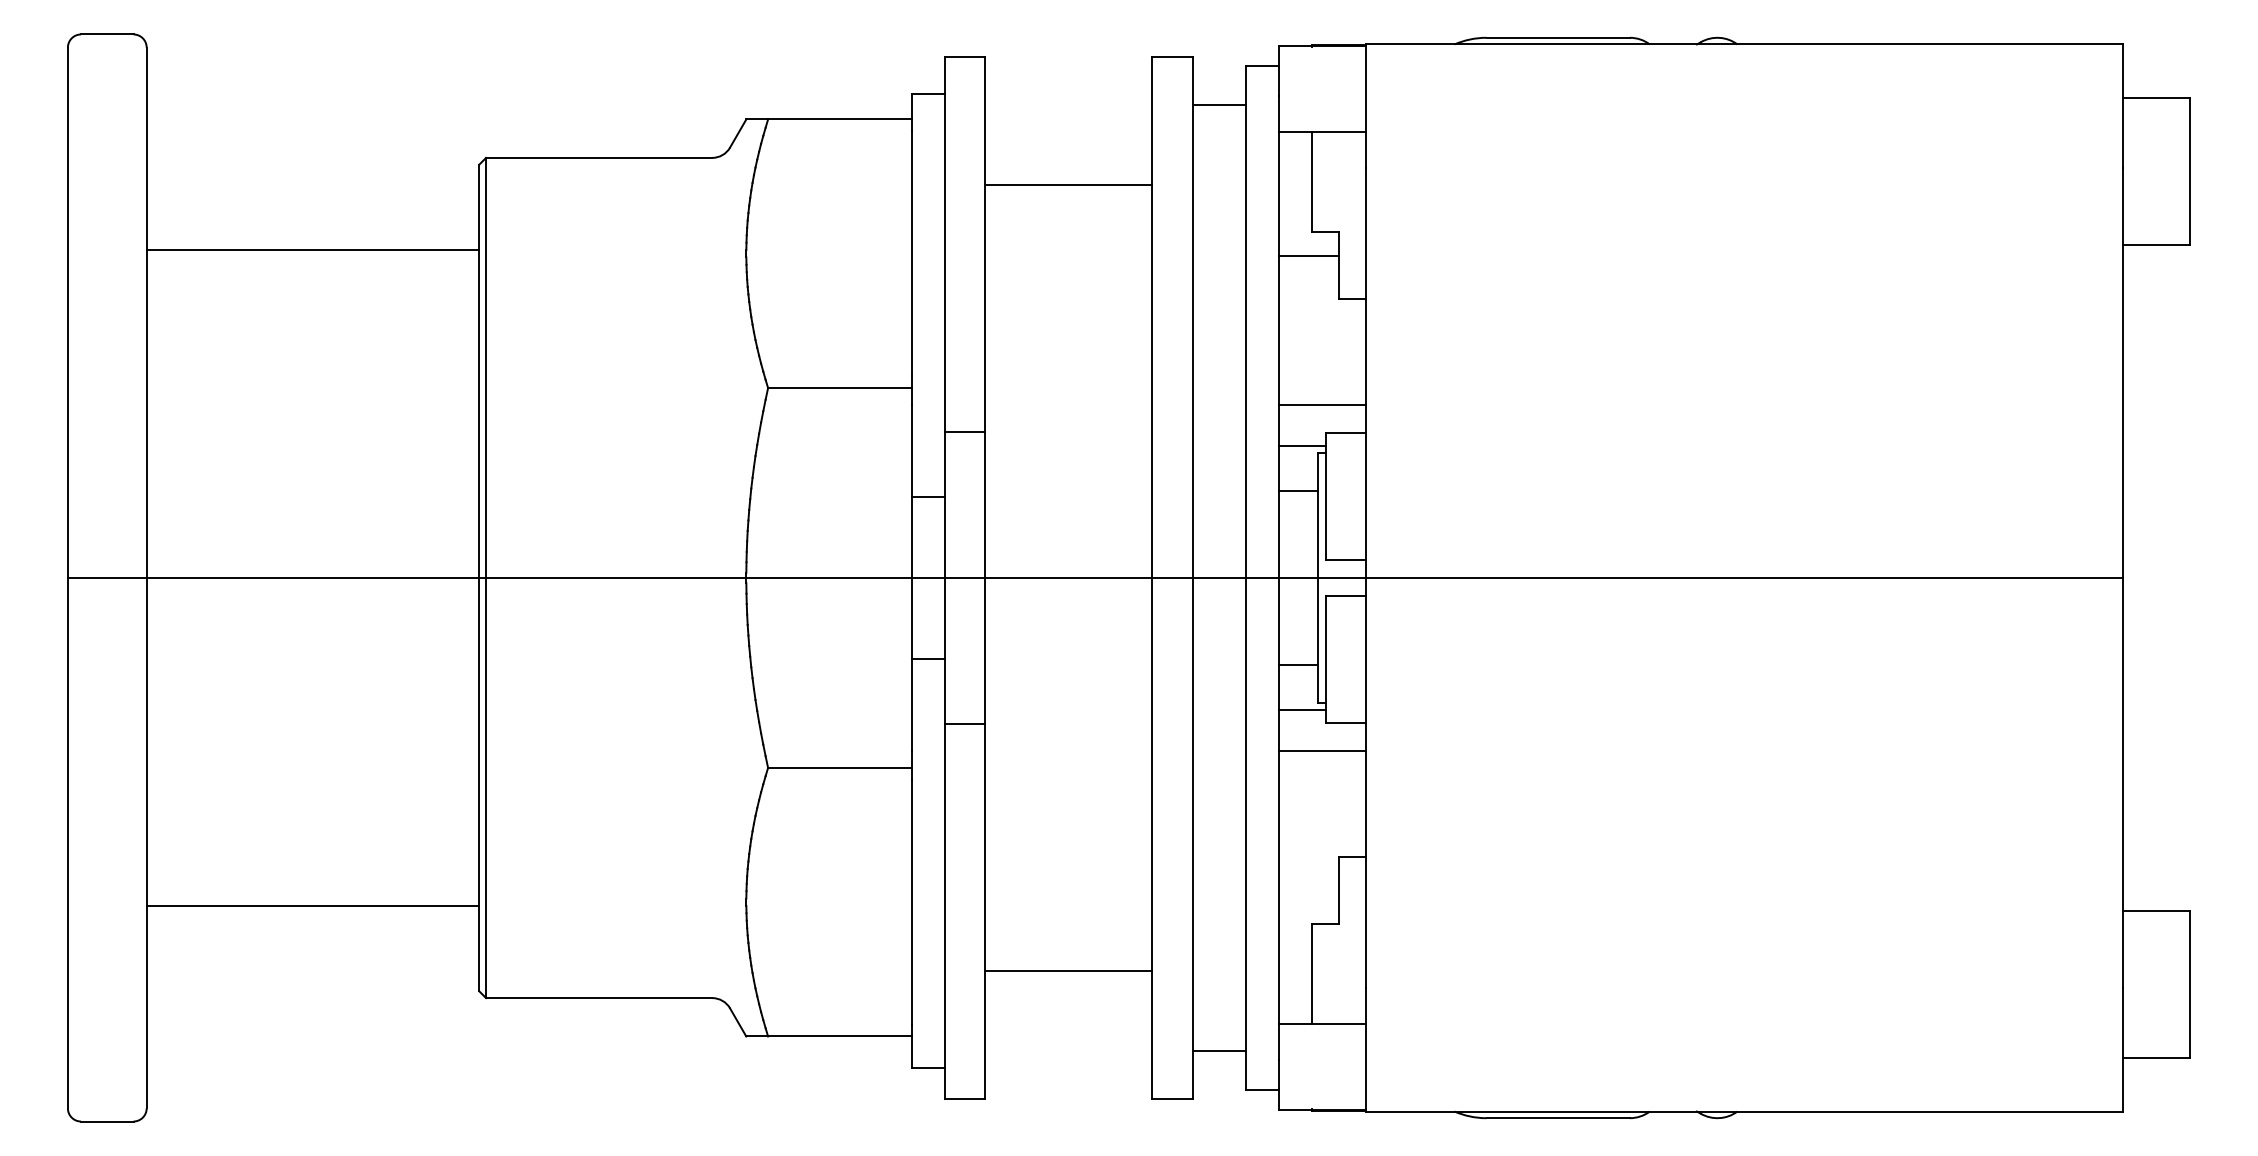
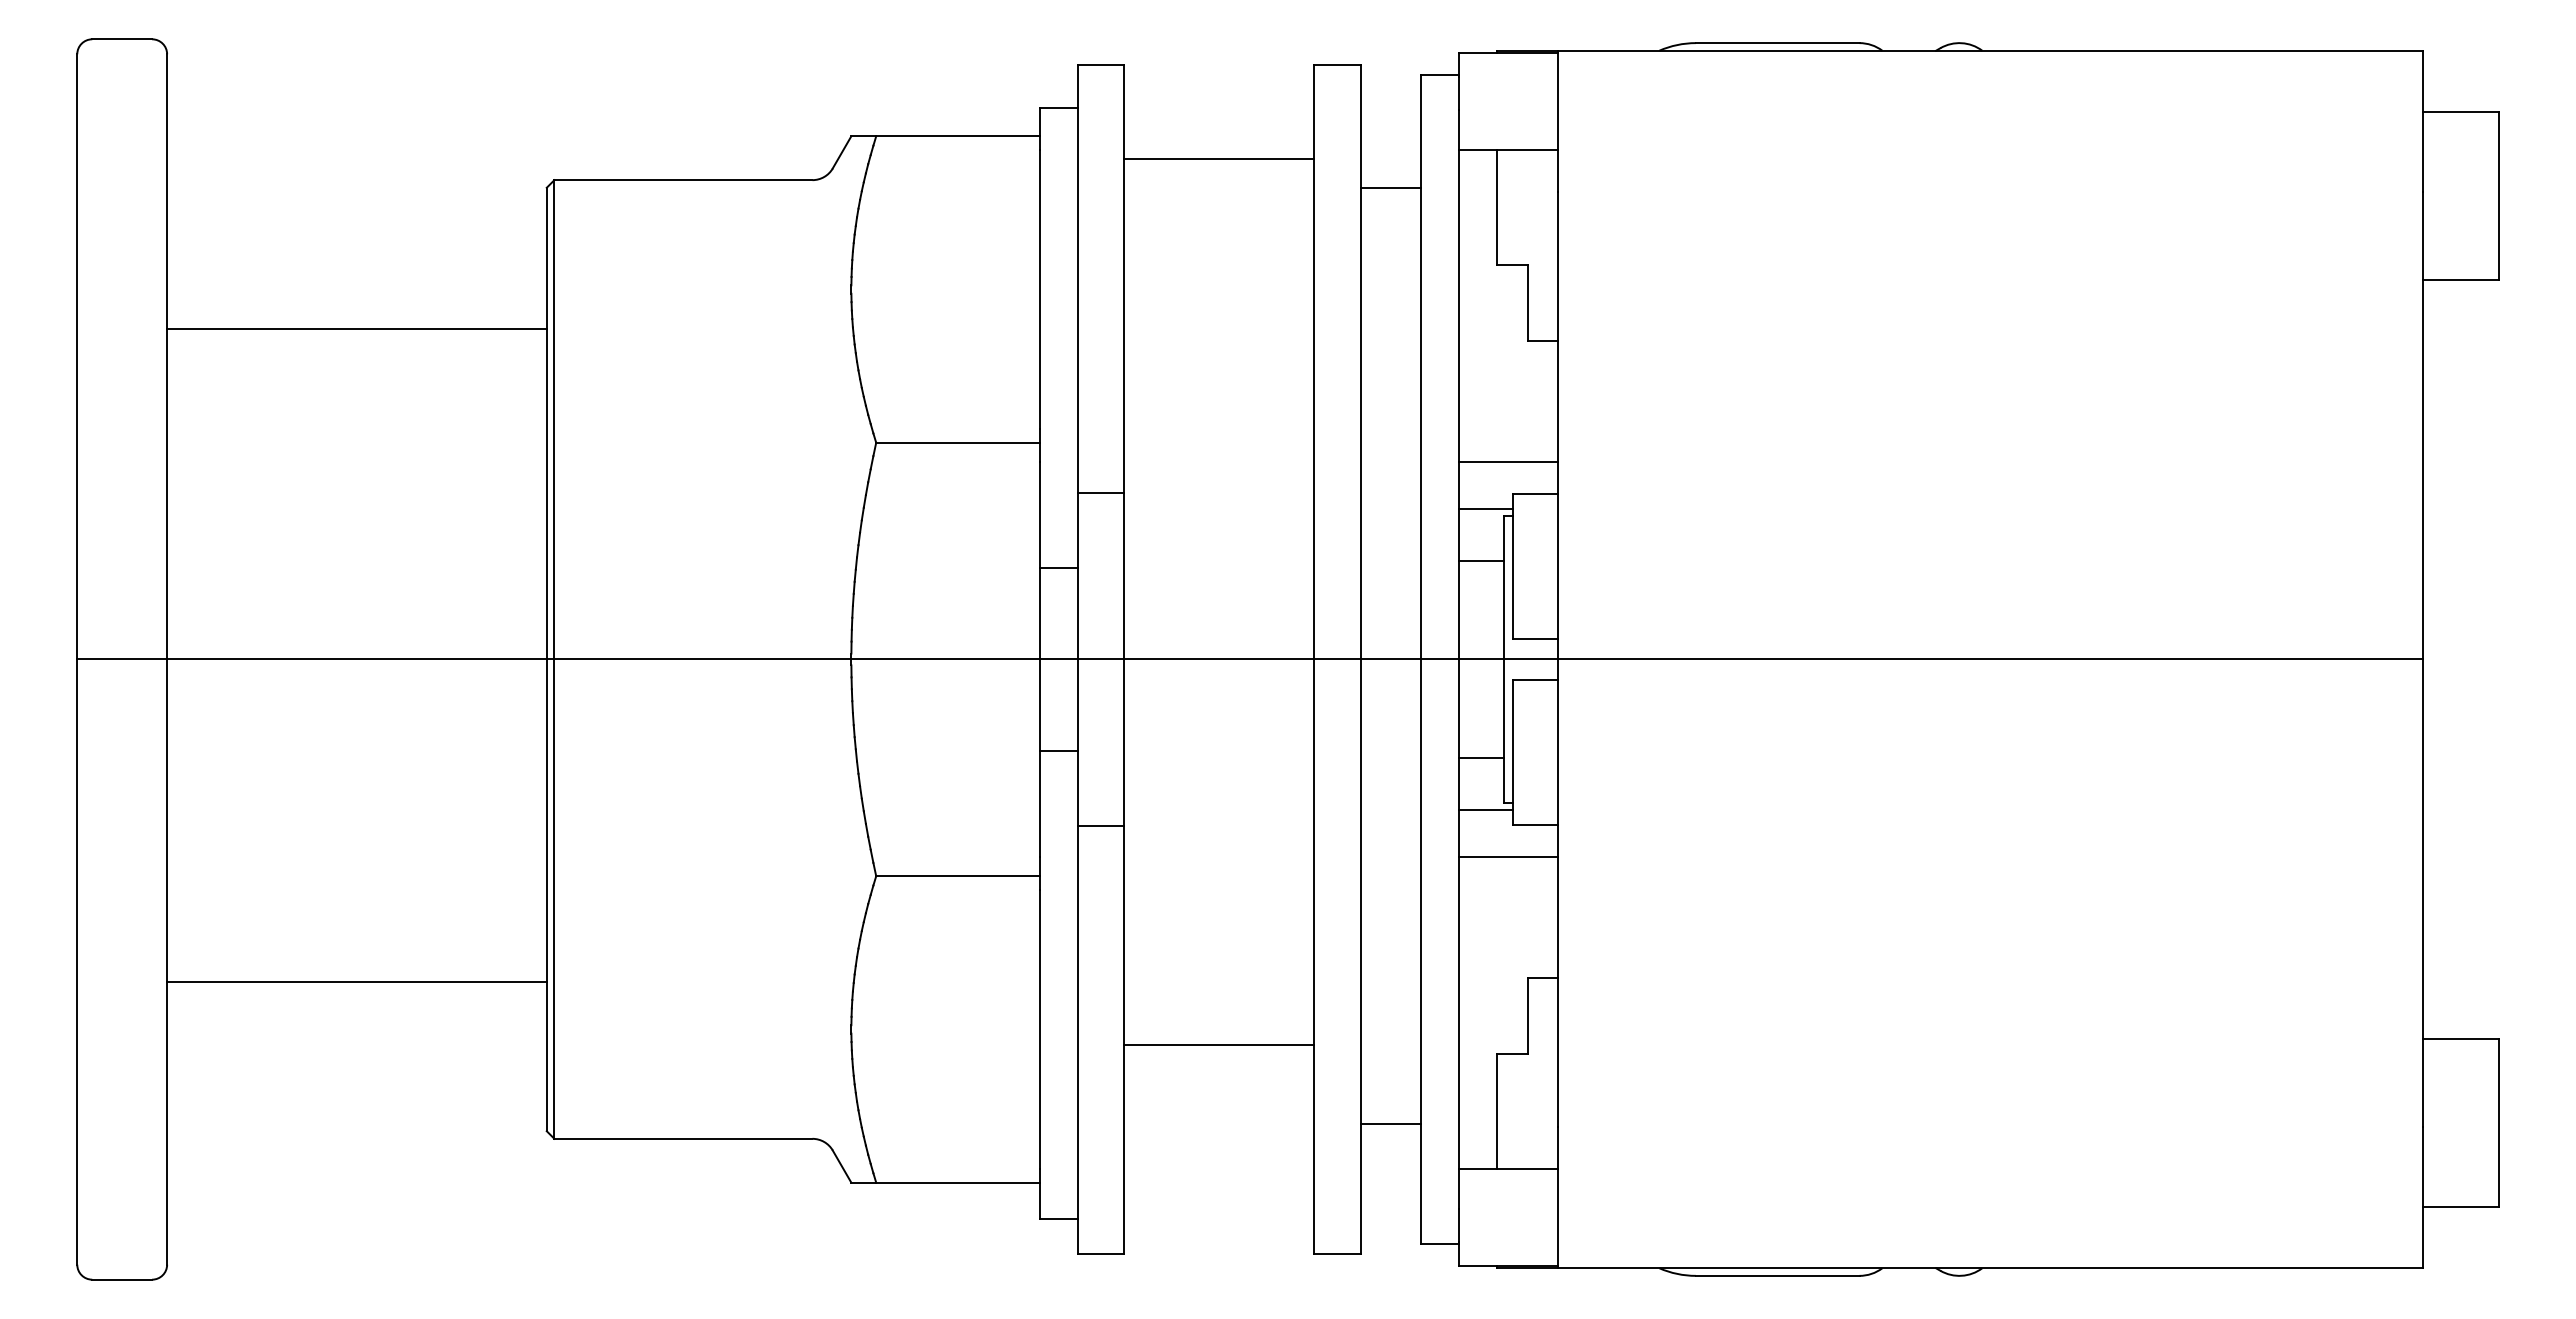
line: (1219, 105) -> (1391, 188), moved
line: (1068, 184) -> (1218, 158), moved
line: (312, 250) -> (356, 329), moved
line: (1309, 256) -> (1493, 292), removed
line: (312, 905) -> (356, 981), moved
line: (1068, 971) -> (1218, 1045), moved
line: (1219, 1050) -> (1391, 1123), moved

